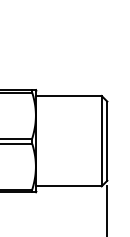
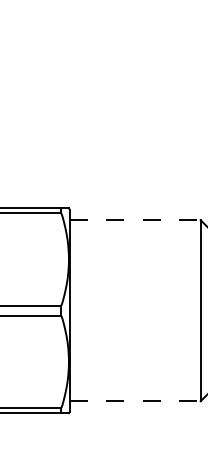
line: (69, 95) -> (136, 219), solid -> dashed
line: (69, 186) -> (136, 401), solid -> dashed

